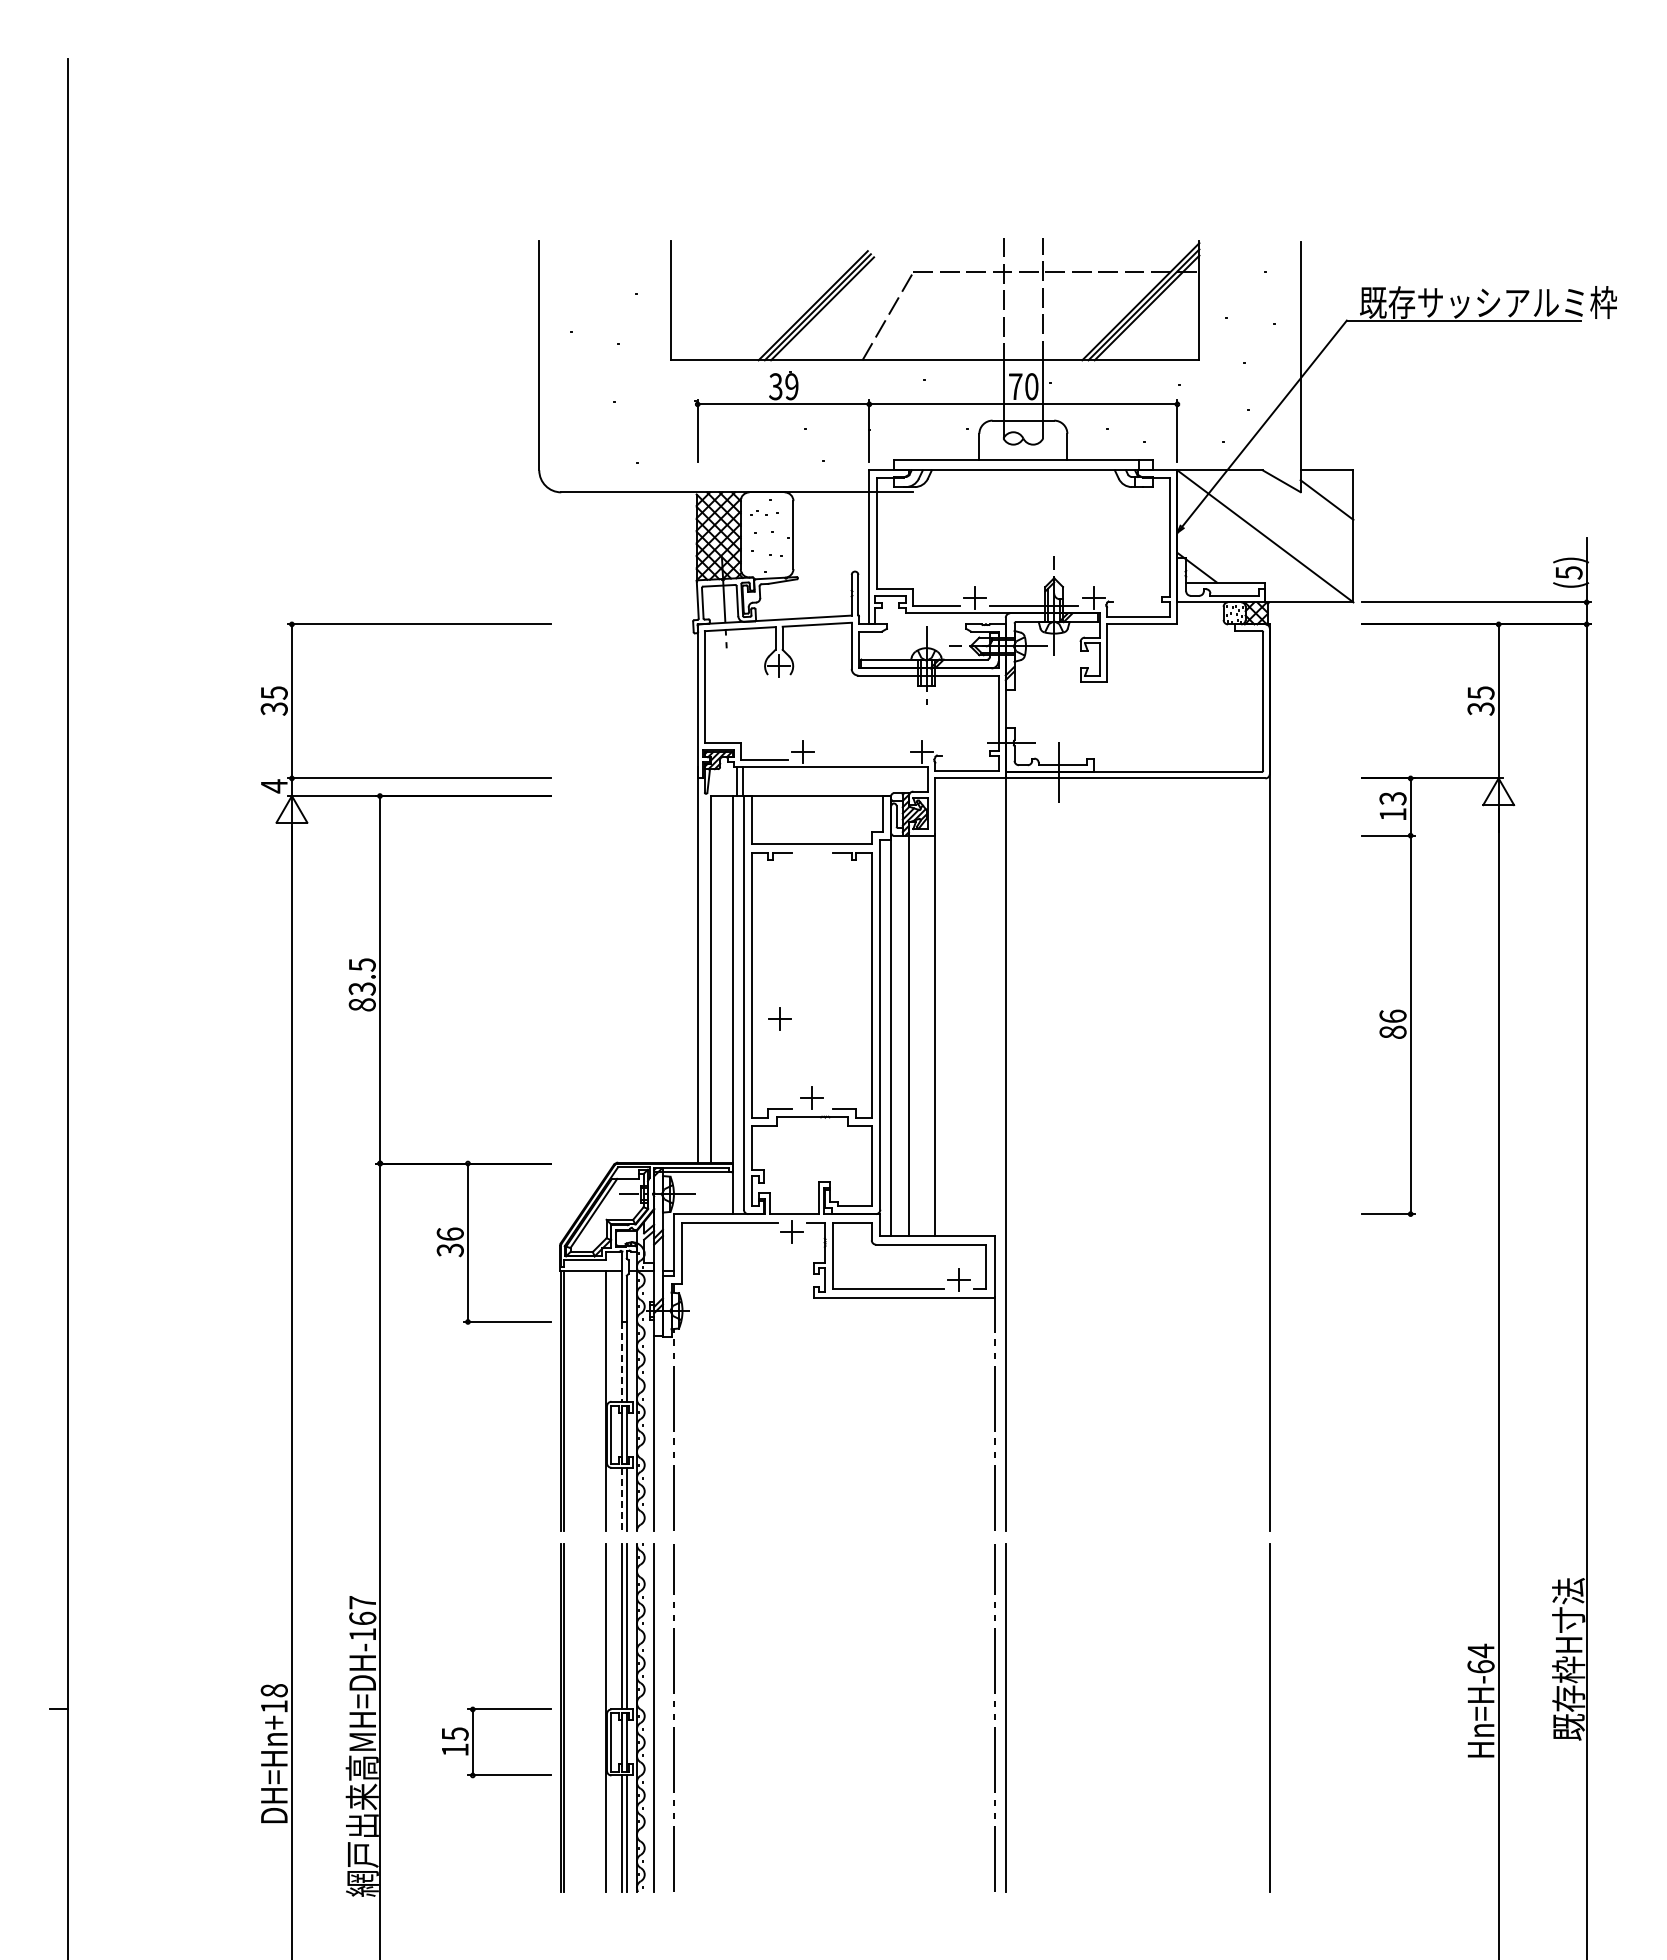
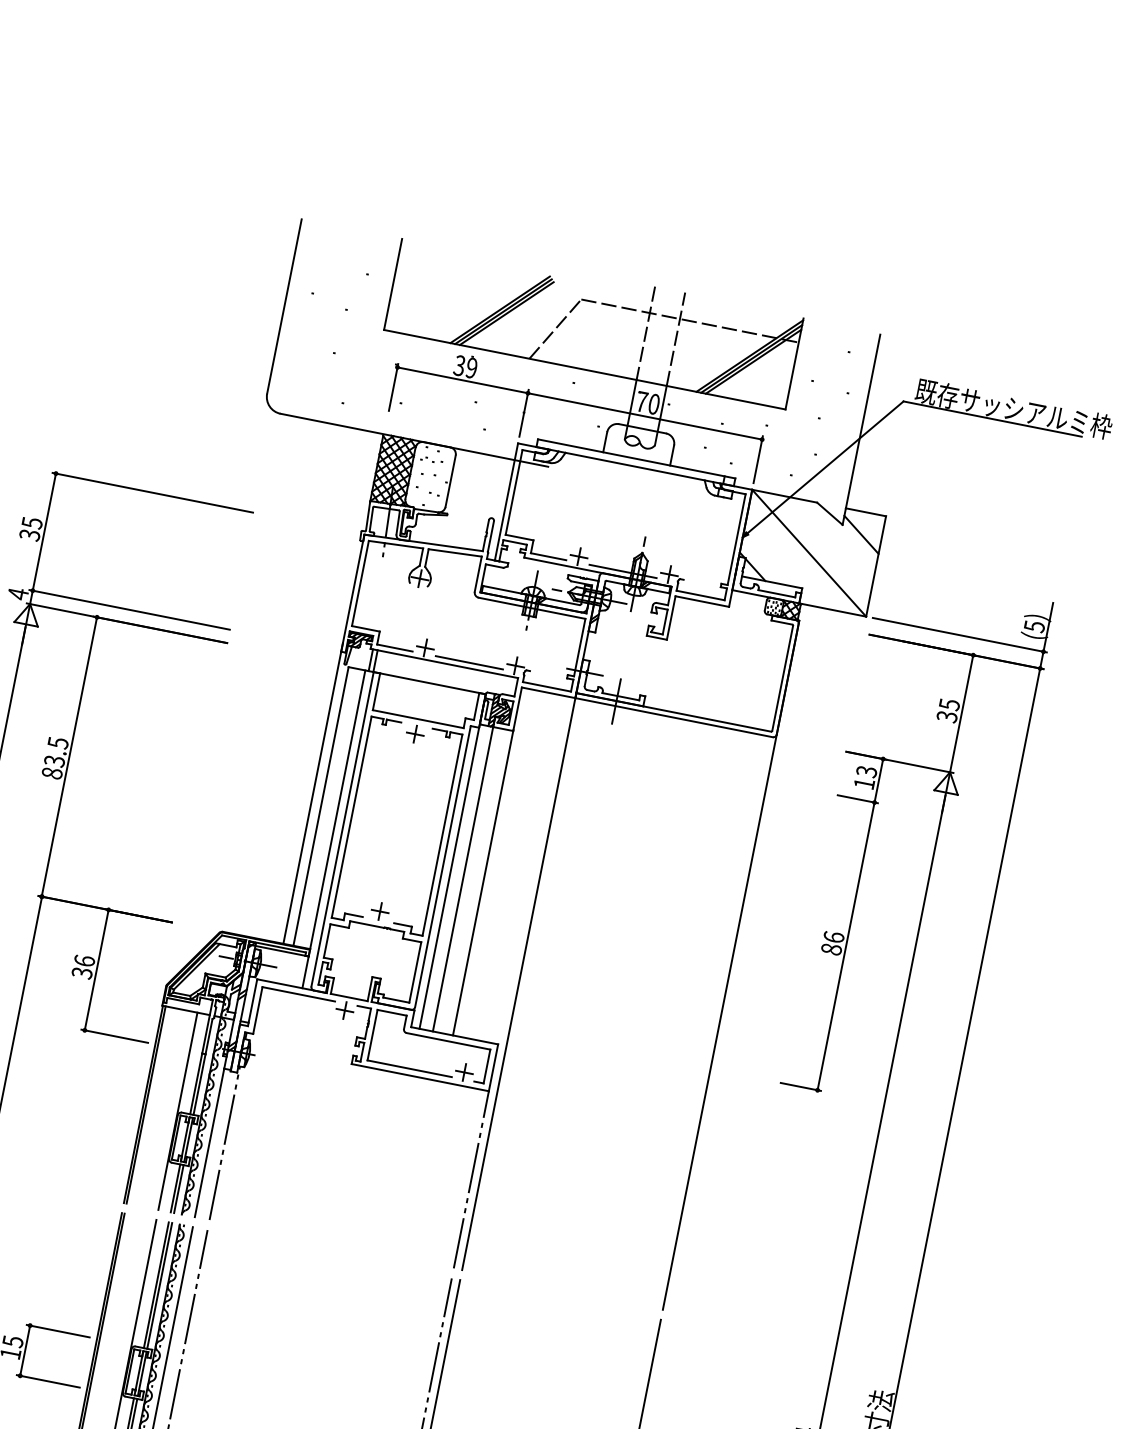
line: (862, 760) -> (469, 662), added
part: (779, 1018) -> (414, 733), moved
line: (622, 1361) -> (196, 1083), dashed -> solid
line: (622, 1499) -> (175, 1188), dashed -> solid

